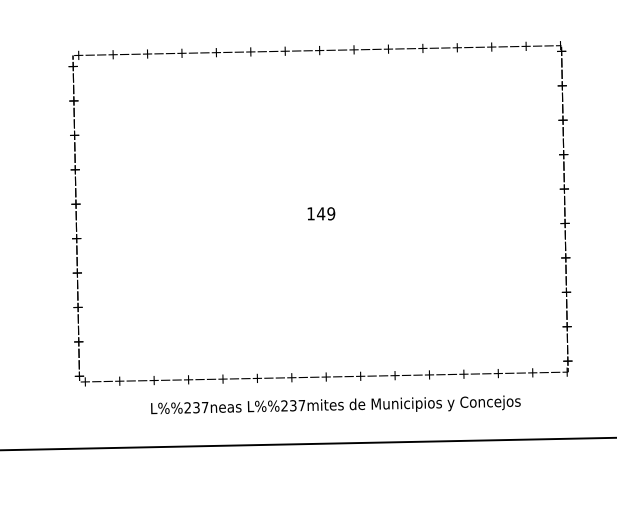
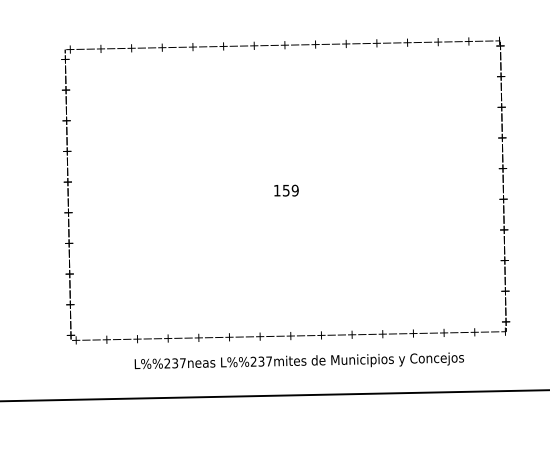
text: (321, 213) -> (286, 190), 149 -> 159

